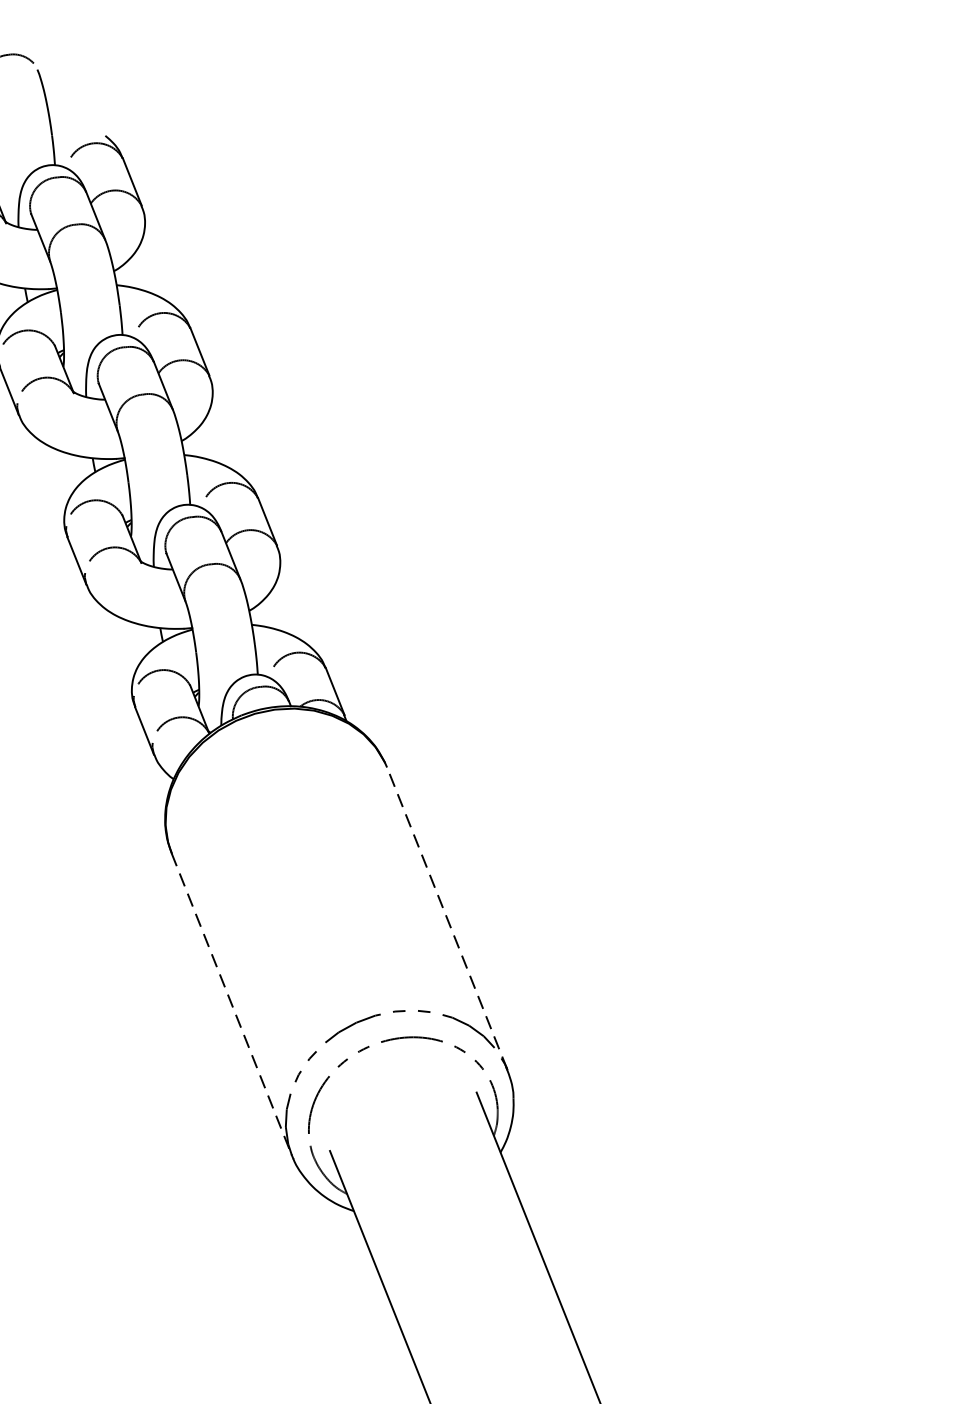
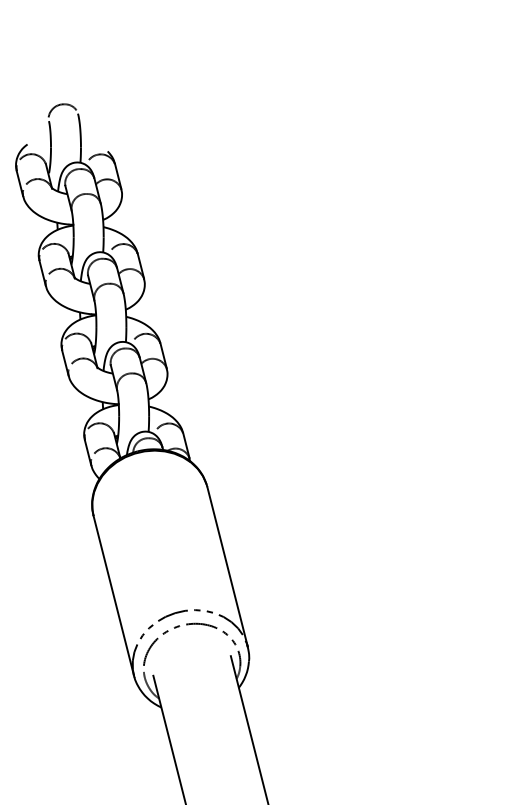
line: (446, 917) -> (227, 566), dashed -> solid
line: (231, 1005) -> (113, 596), dashed -> solid

